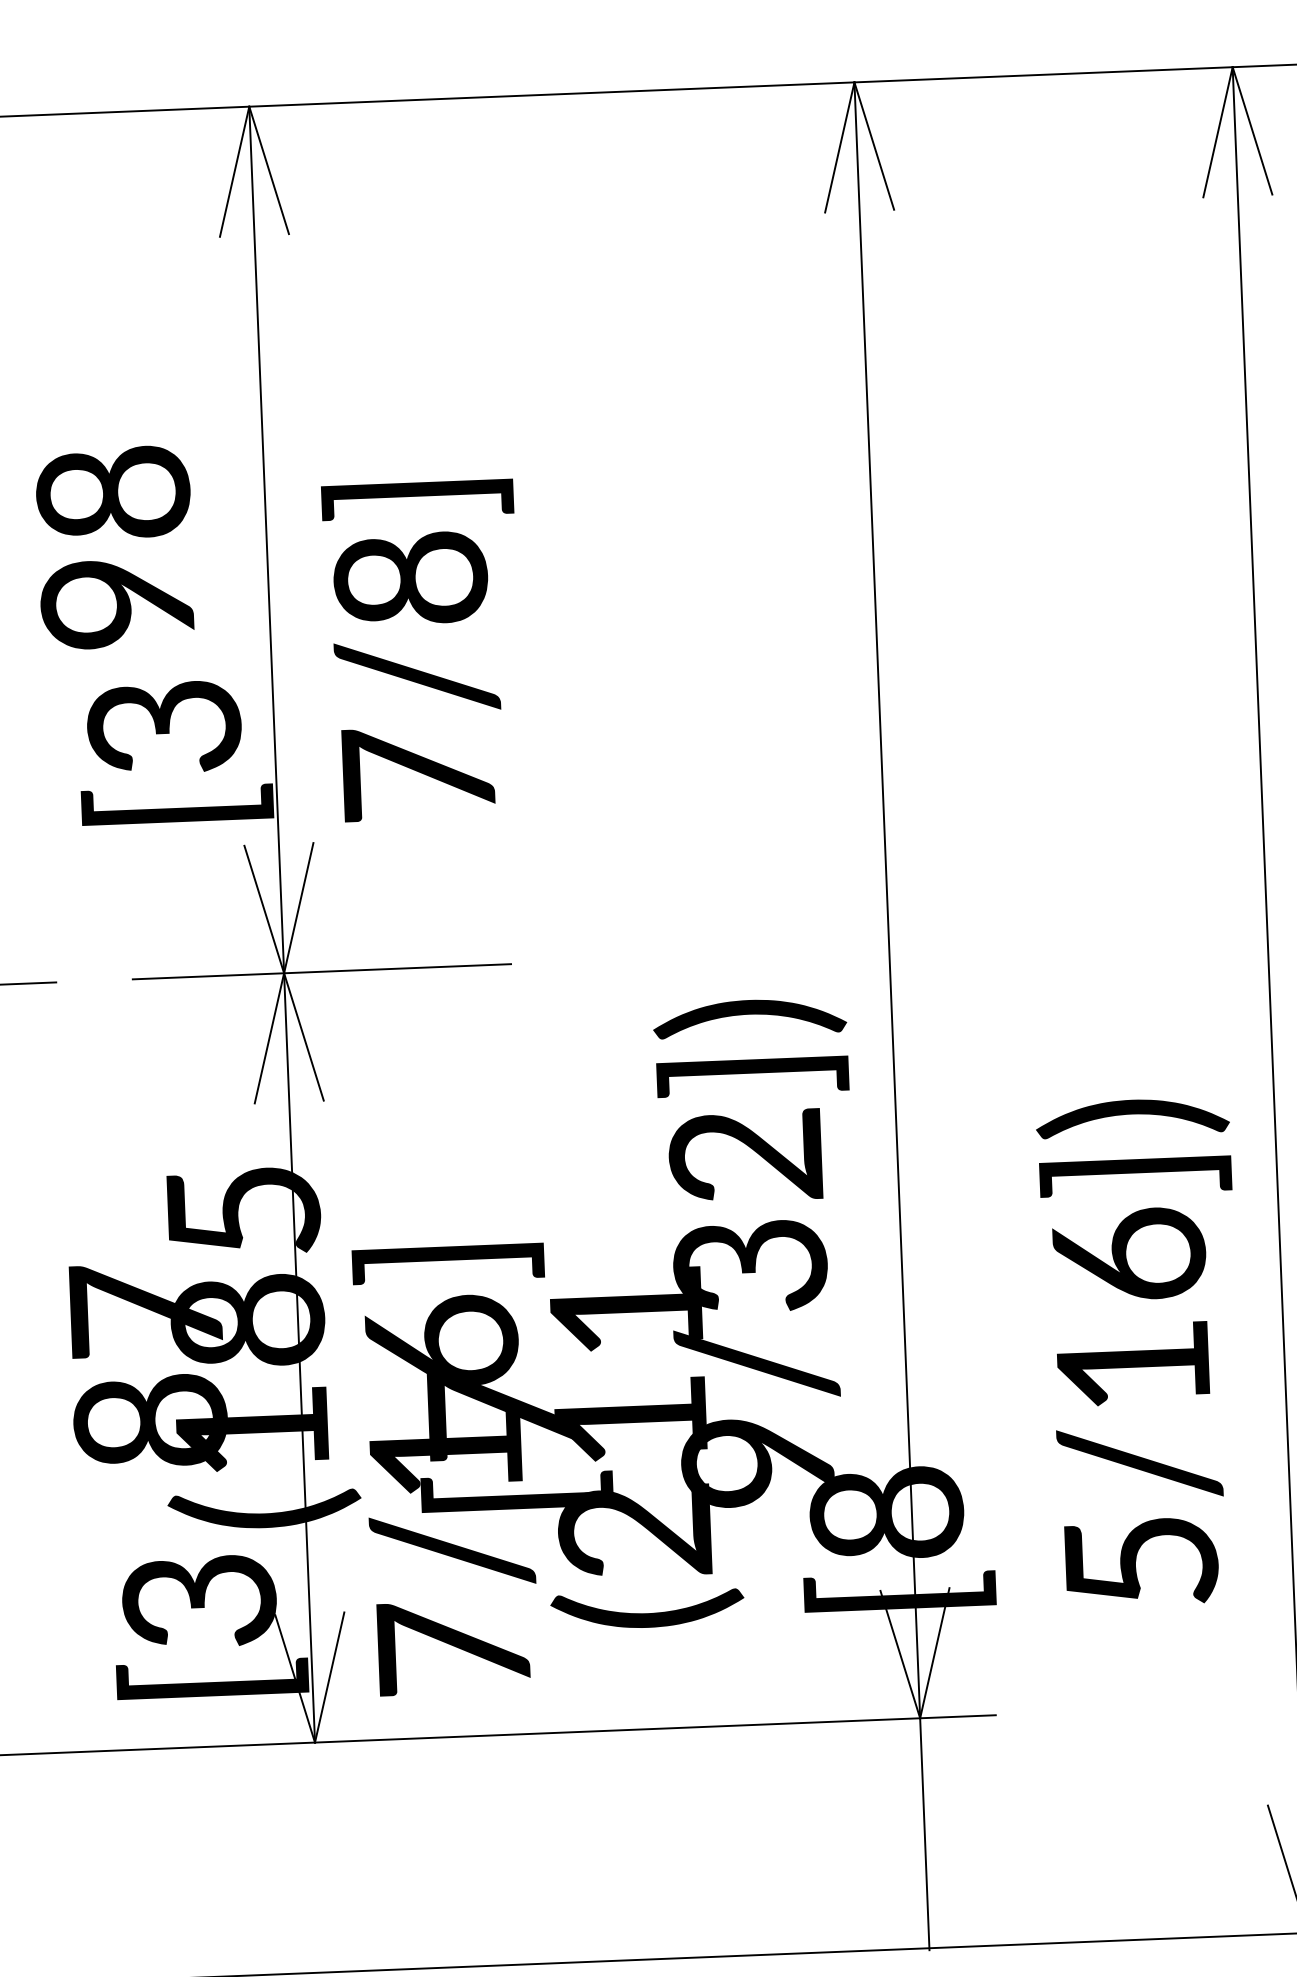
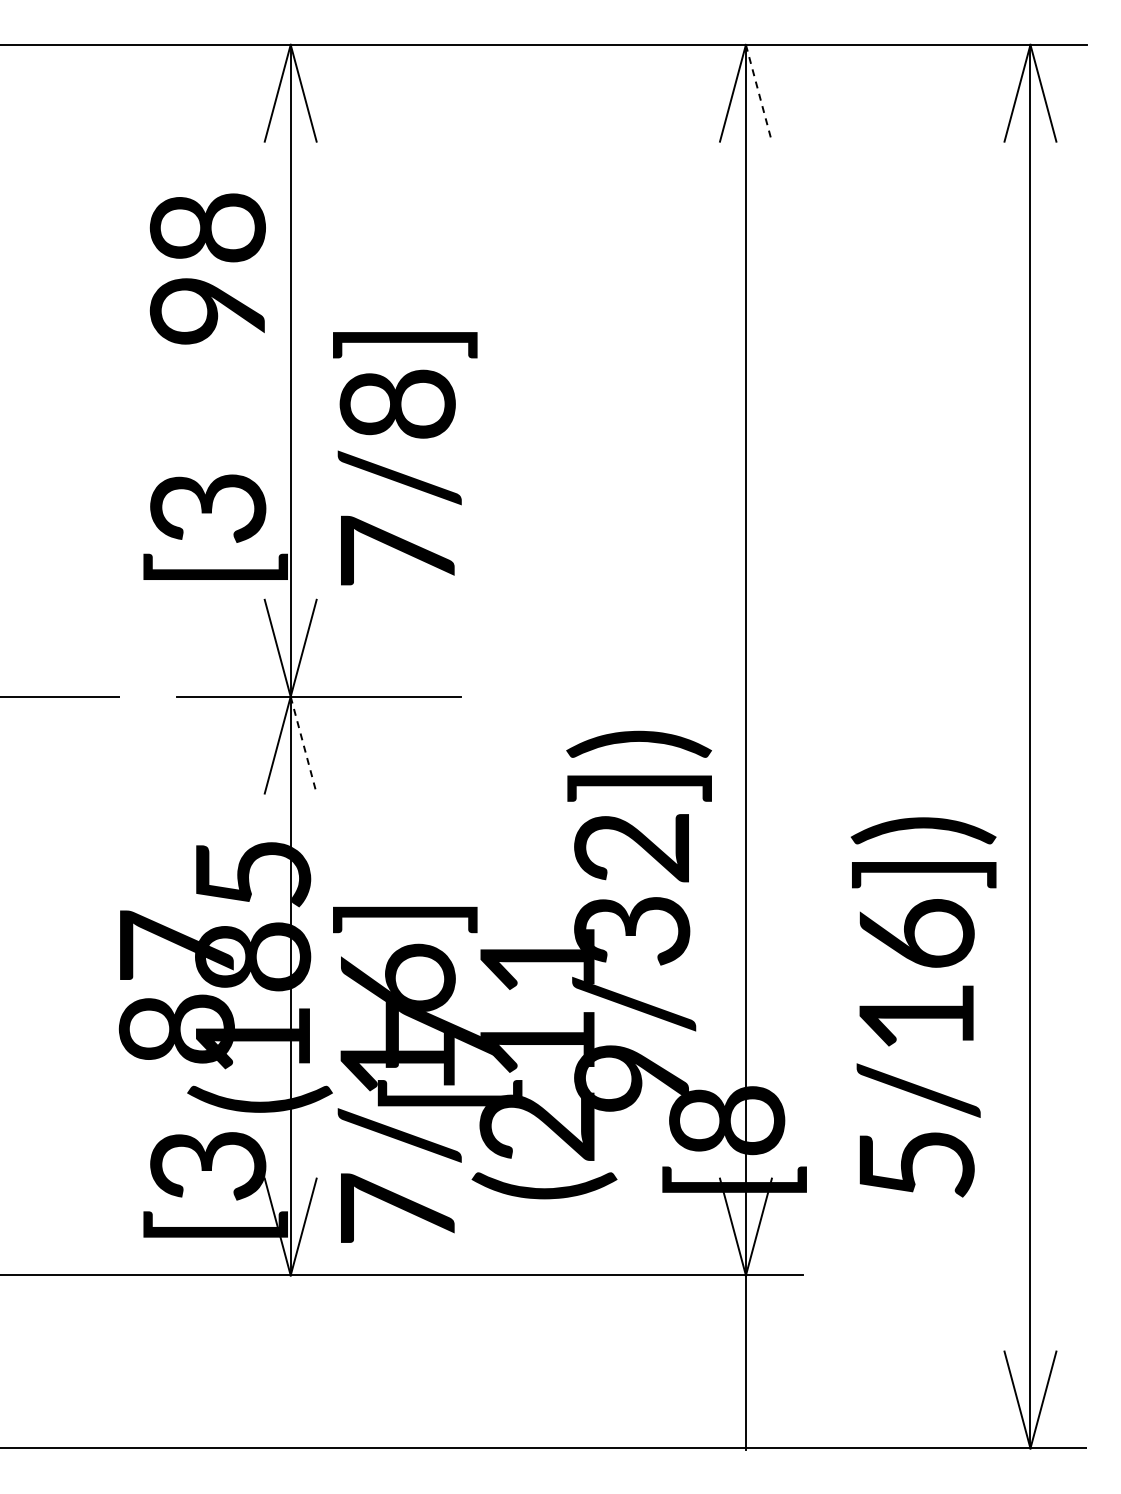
line: (875, 146) -> (759, 93), solid -> dashed
text: (114, 547) -> (207, 268), moved
line: (303, 1037) -> (303, 745), solid -> dashed

